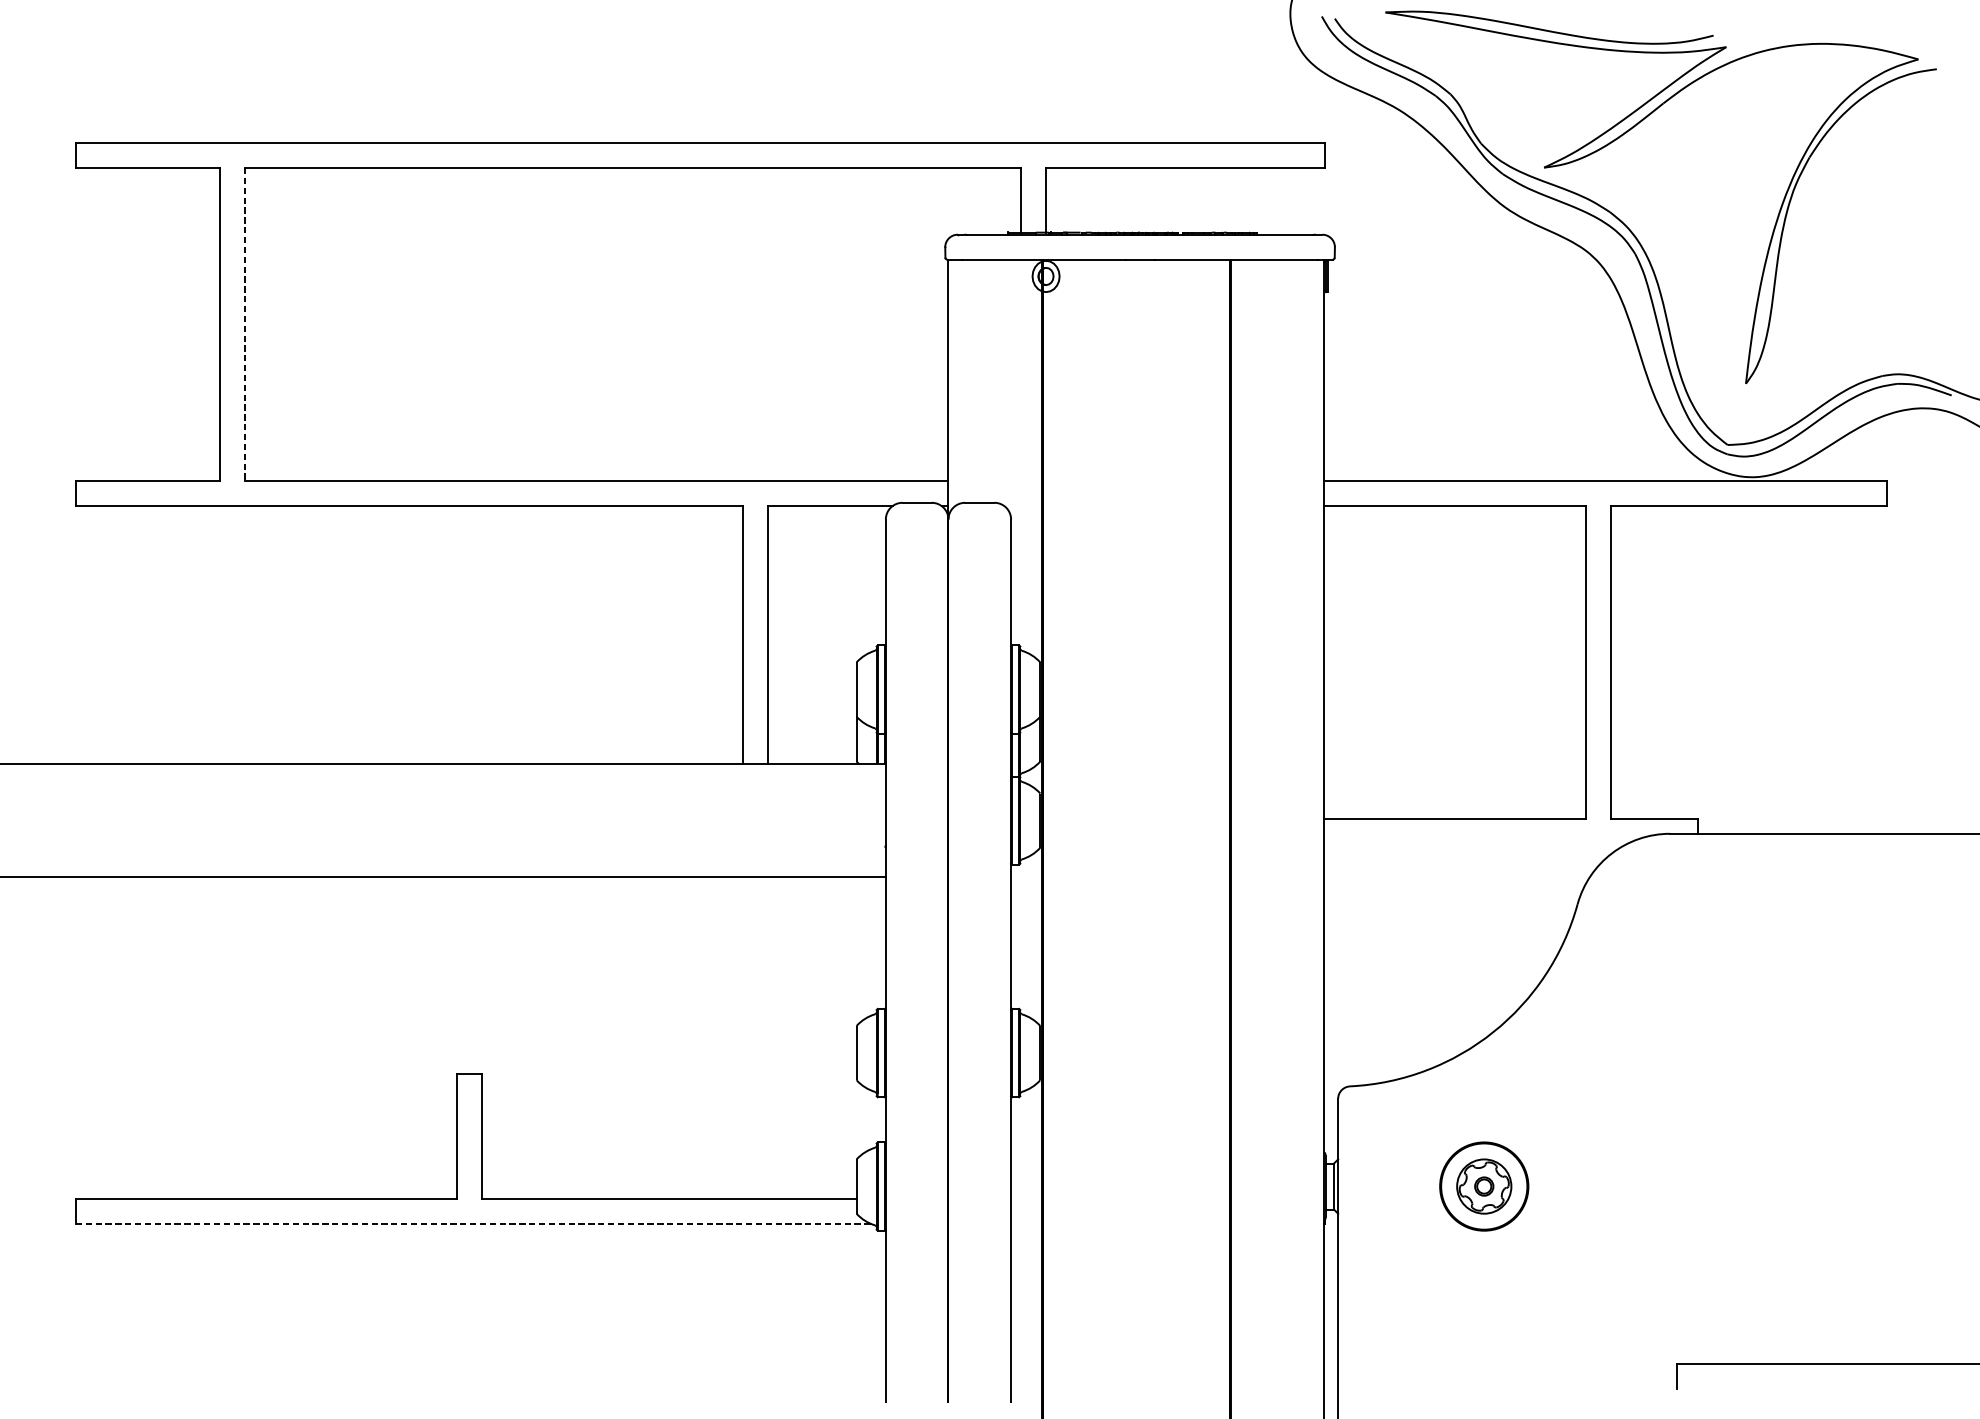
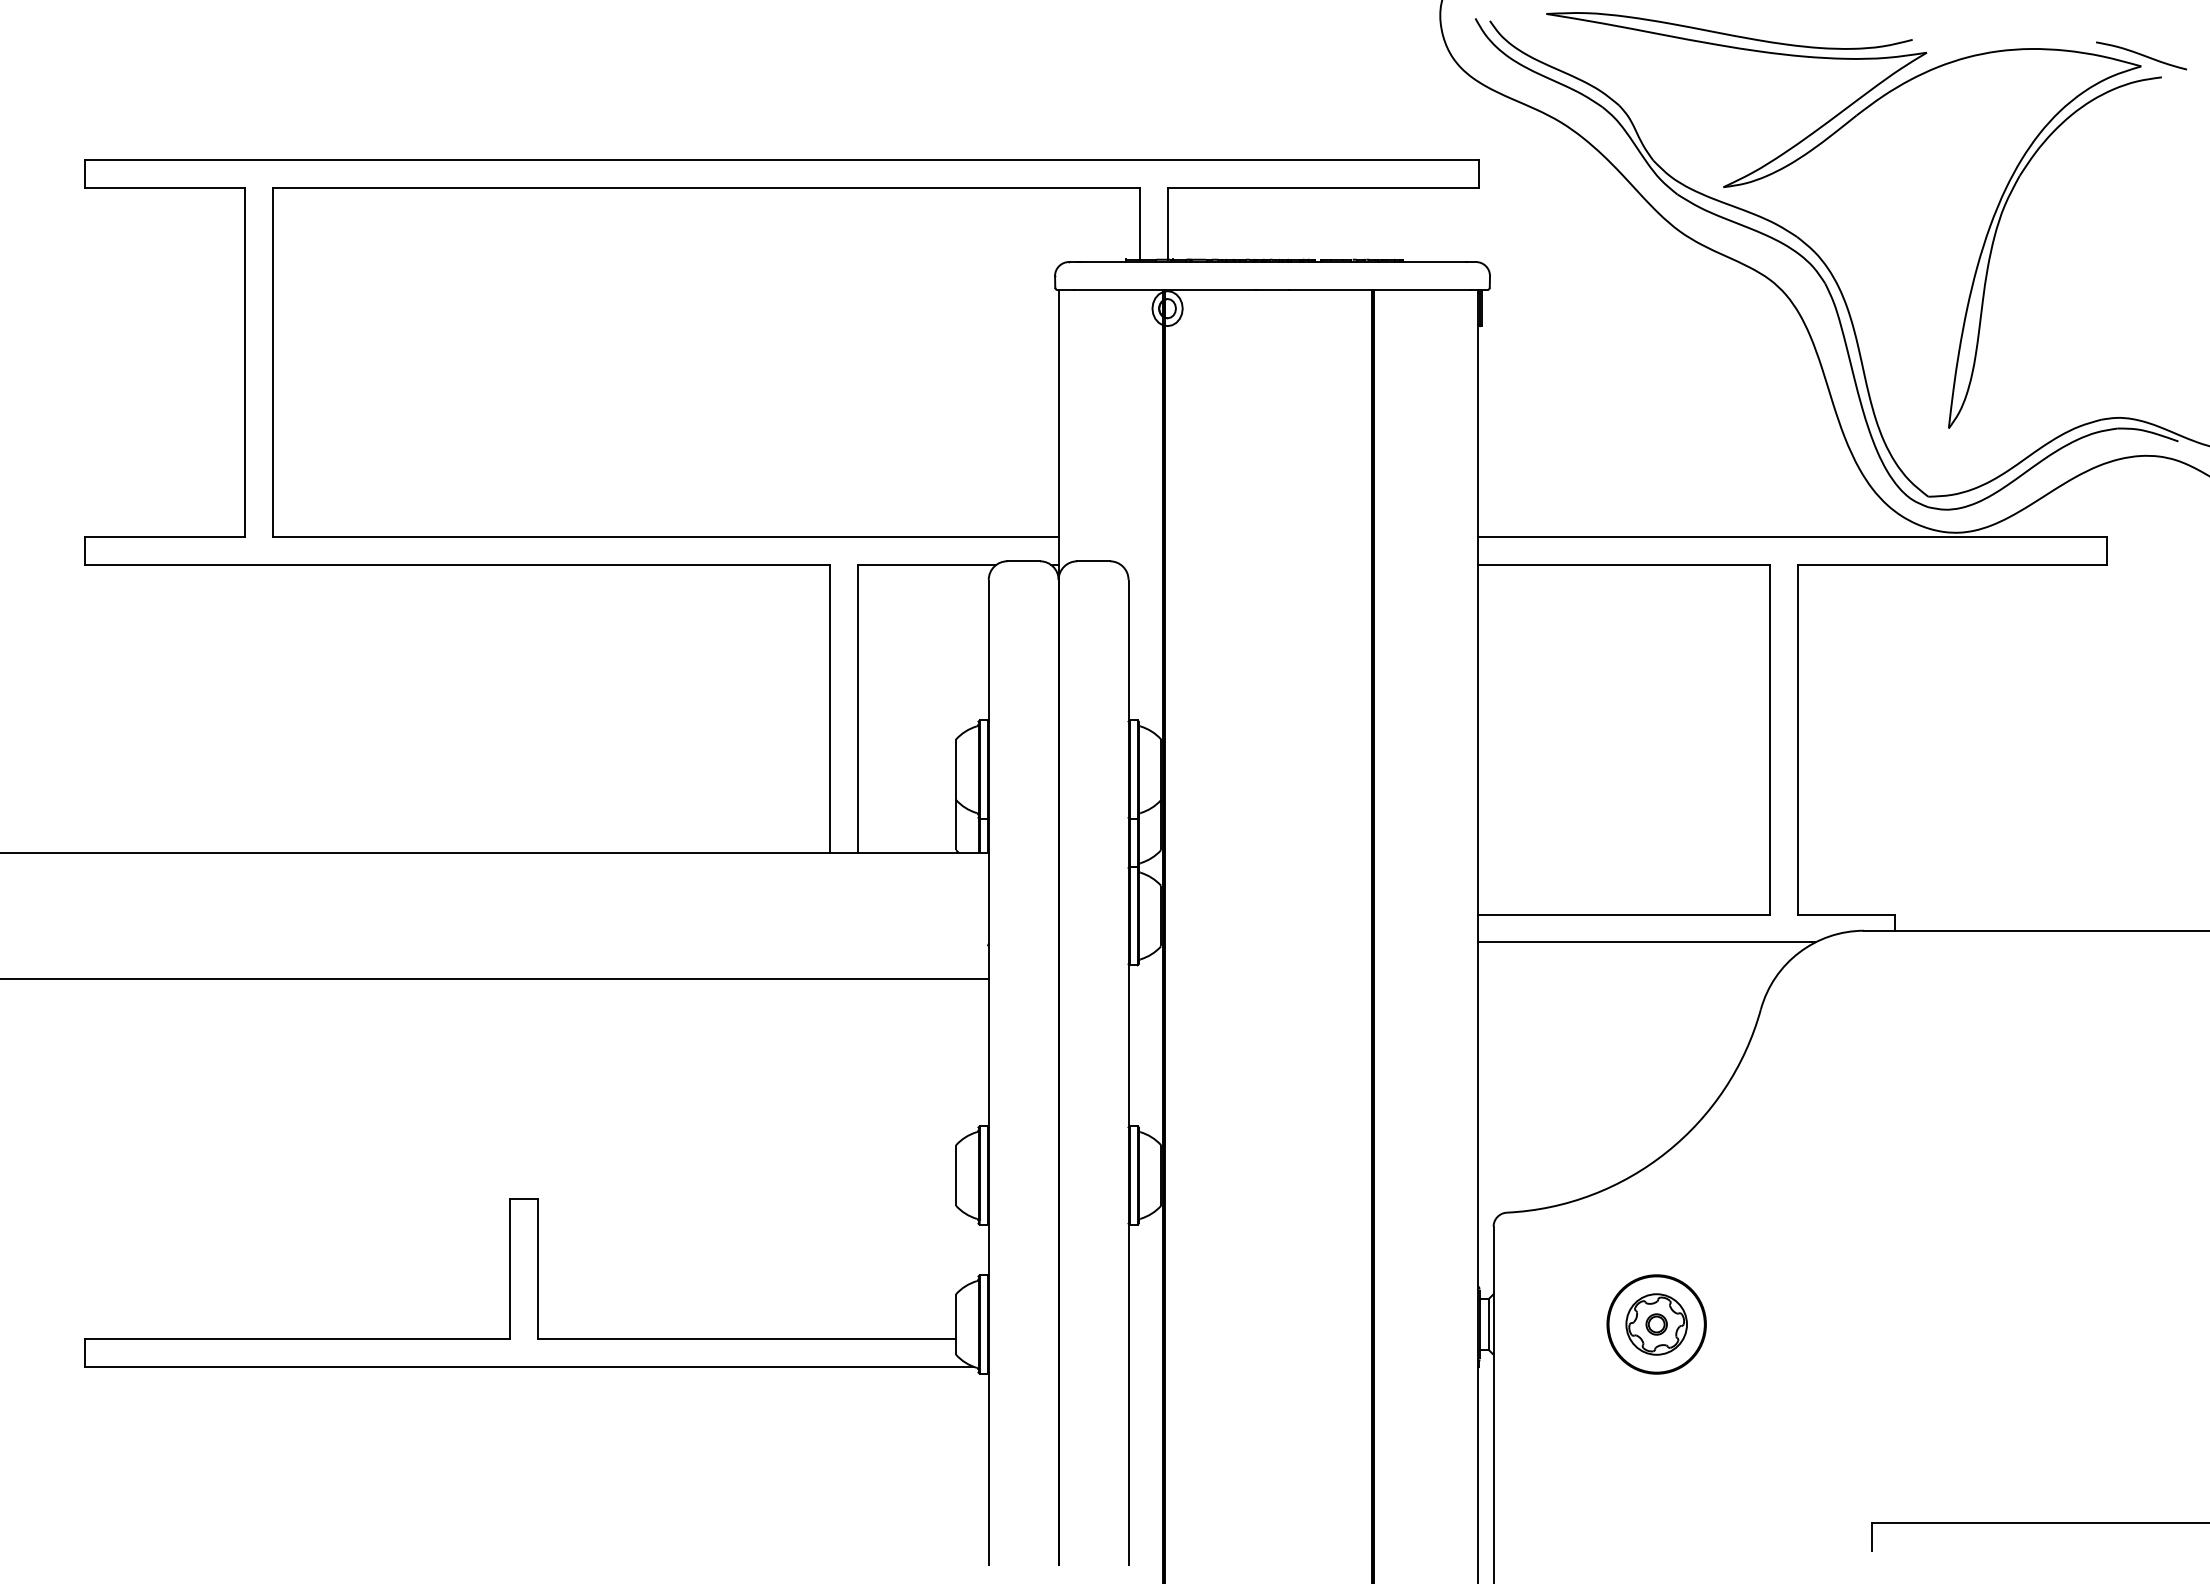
curve: (1918, 49) -> (2141, 55), added
line: (244, 324) -> (272, 362), dashed -> solid
line: (1475, 844) -> (1646, 942), added
line: (474, 1224) -> (529, 1366), dashed -> solid

